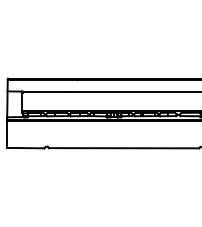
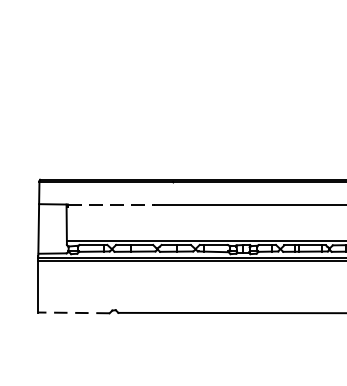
line: (45, 91) -> (111, 204), solid -> dashed
line: (25, 148) -> (73, 313), solid -> dashed

